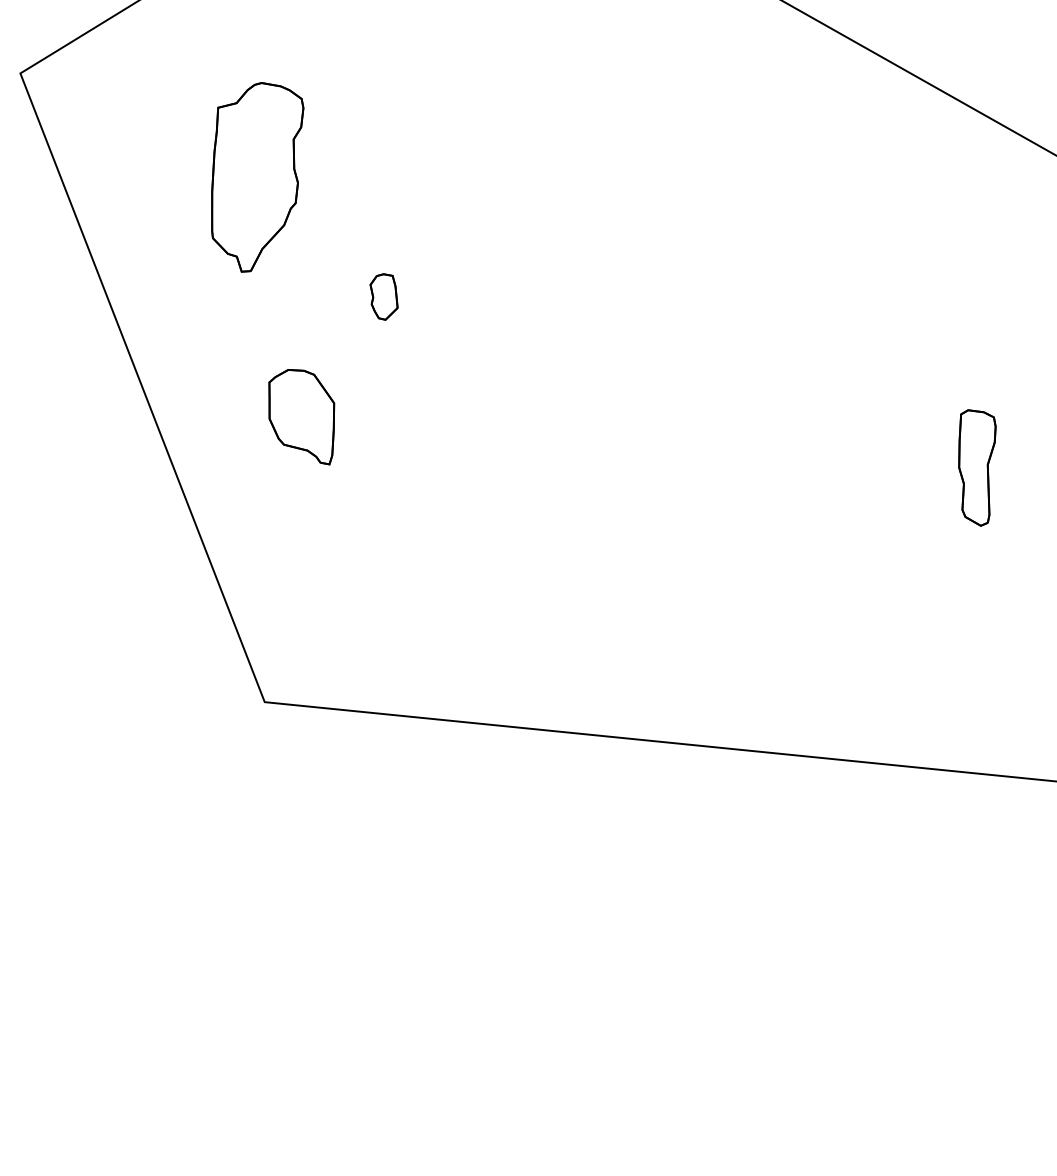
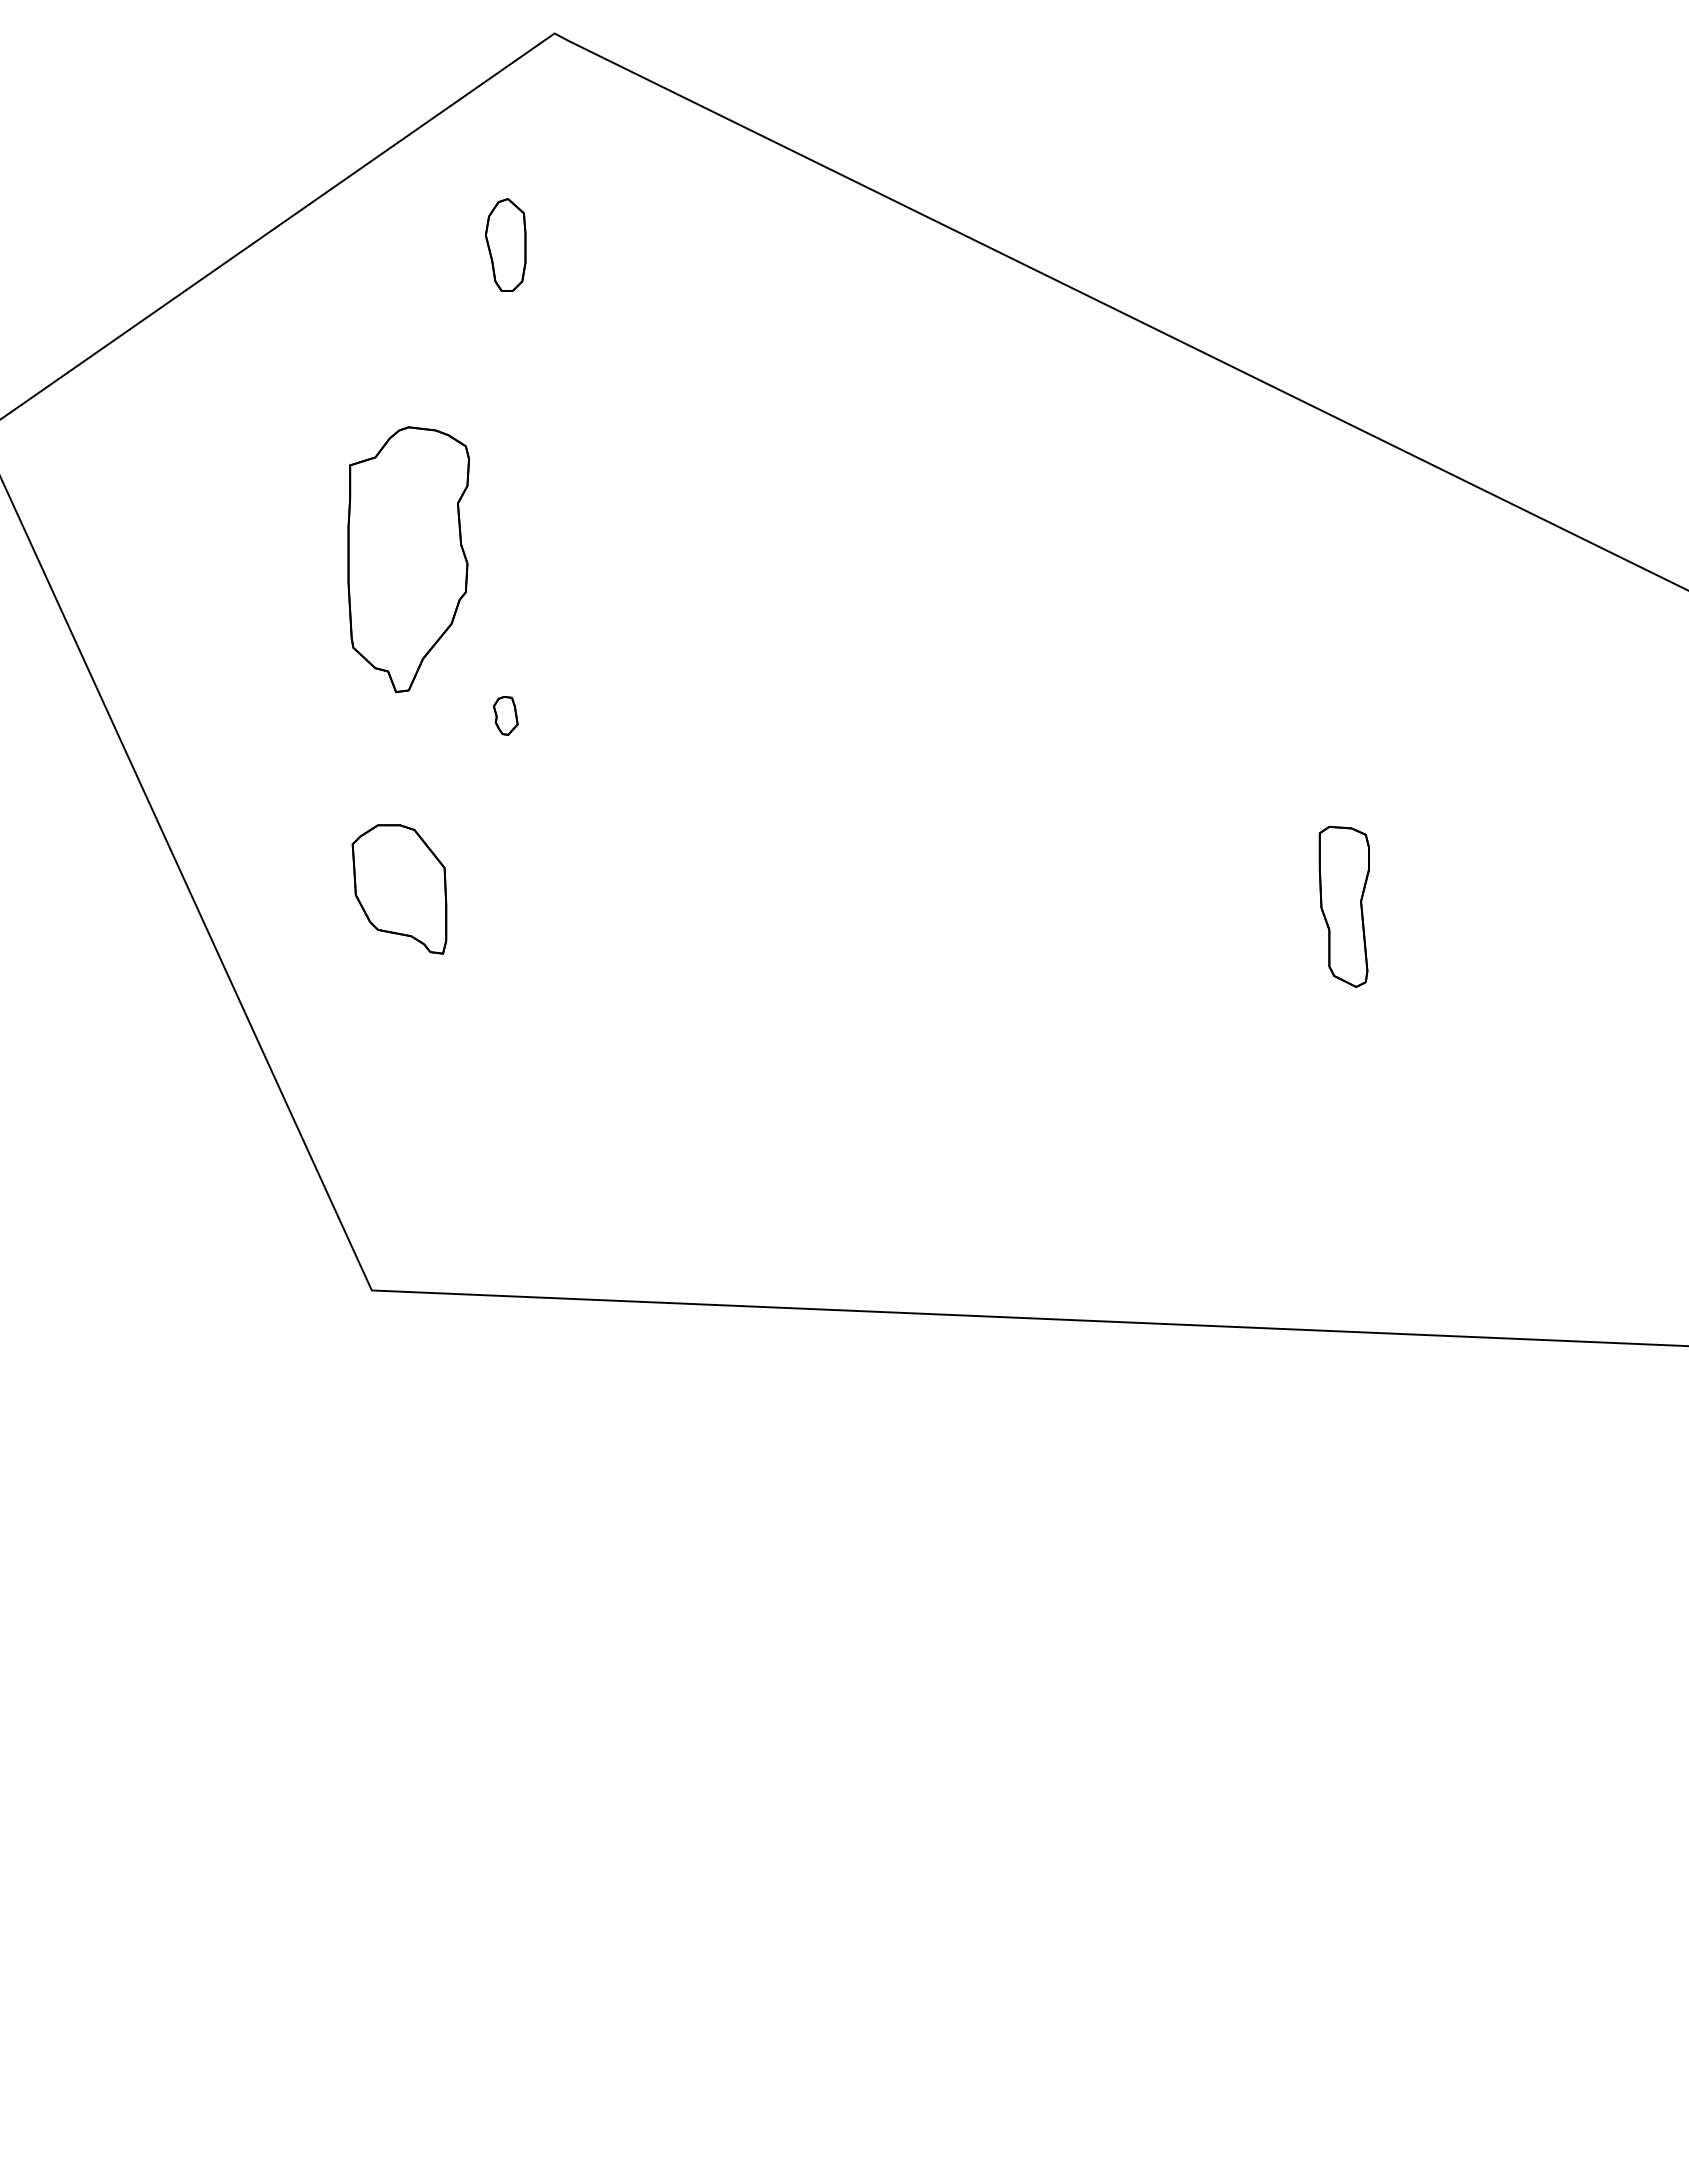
part: (256, 177) -> (408, 559), moved
part: (383, 296) -> (505, 715), size x0.6

